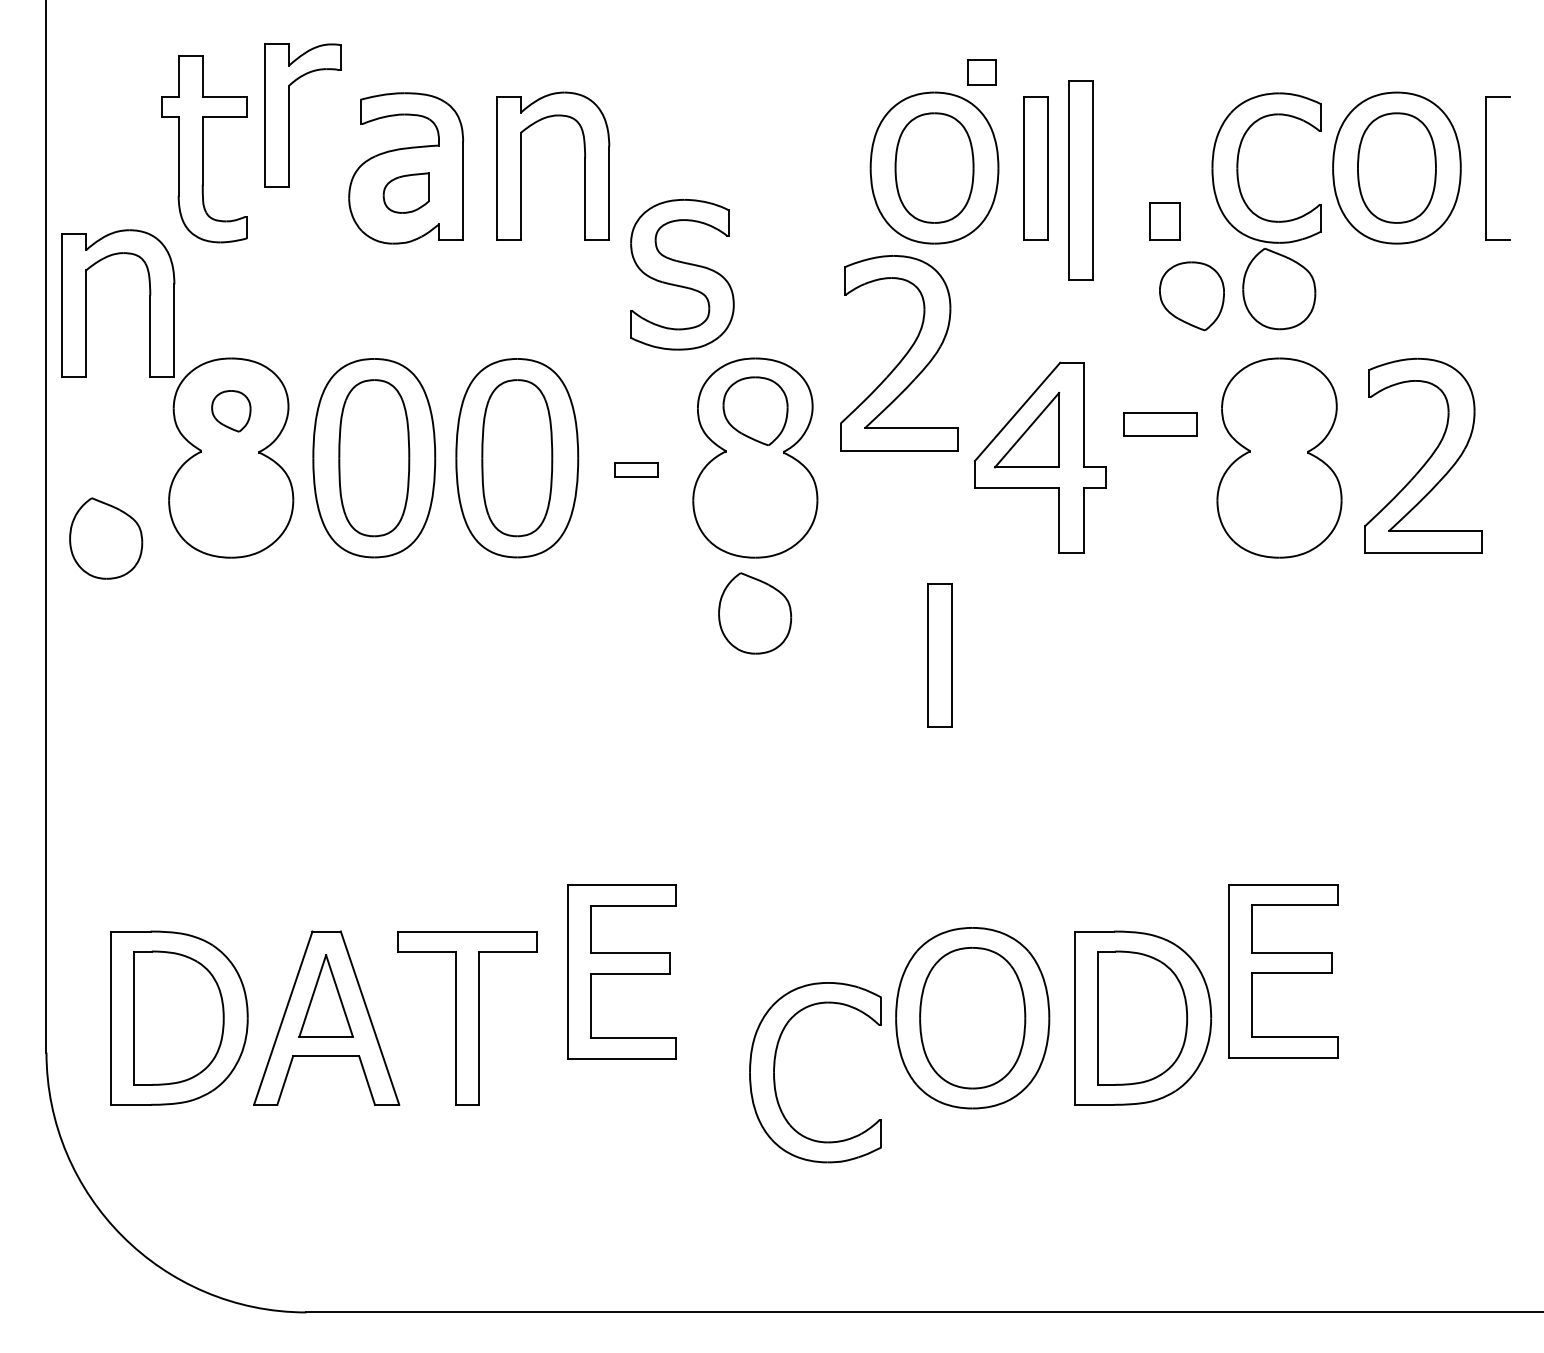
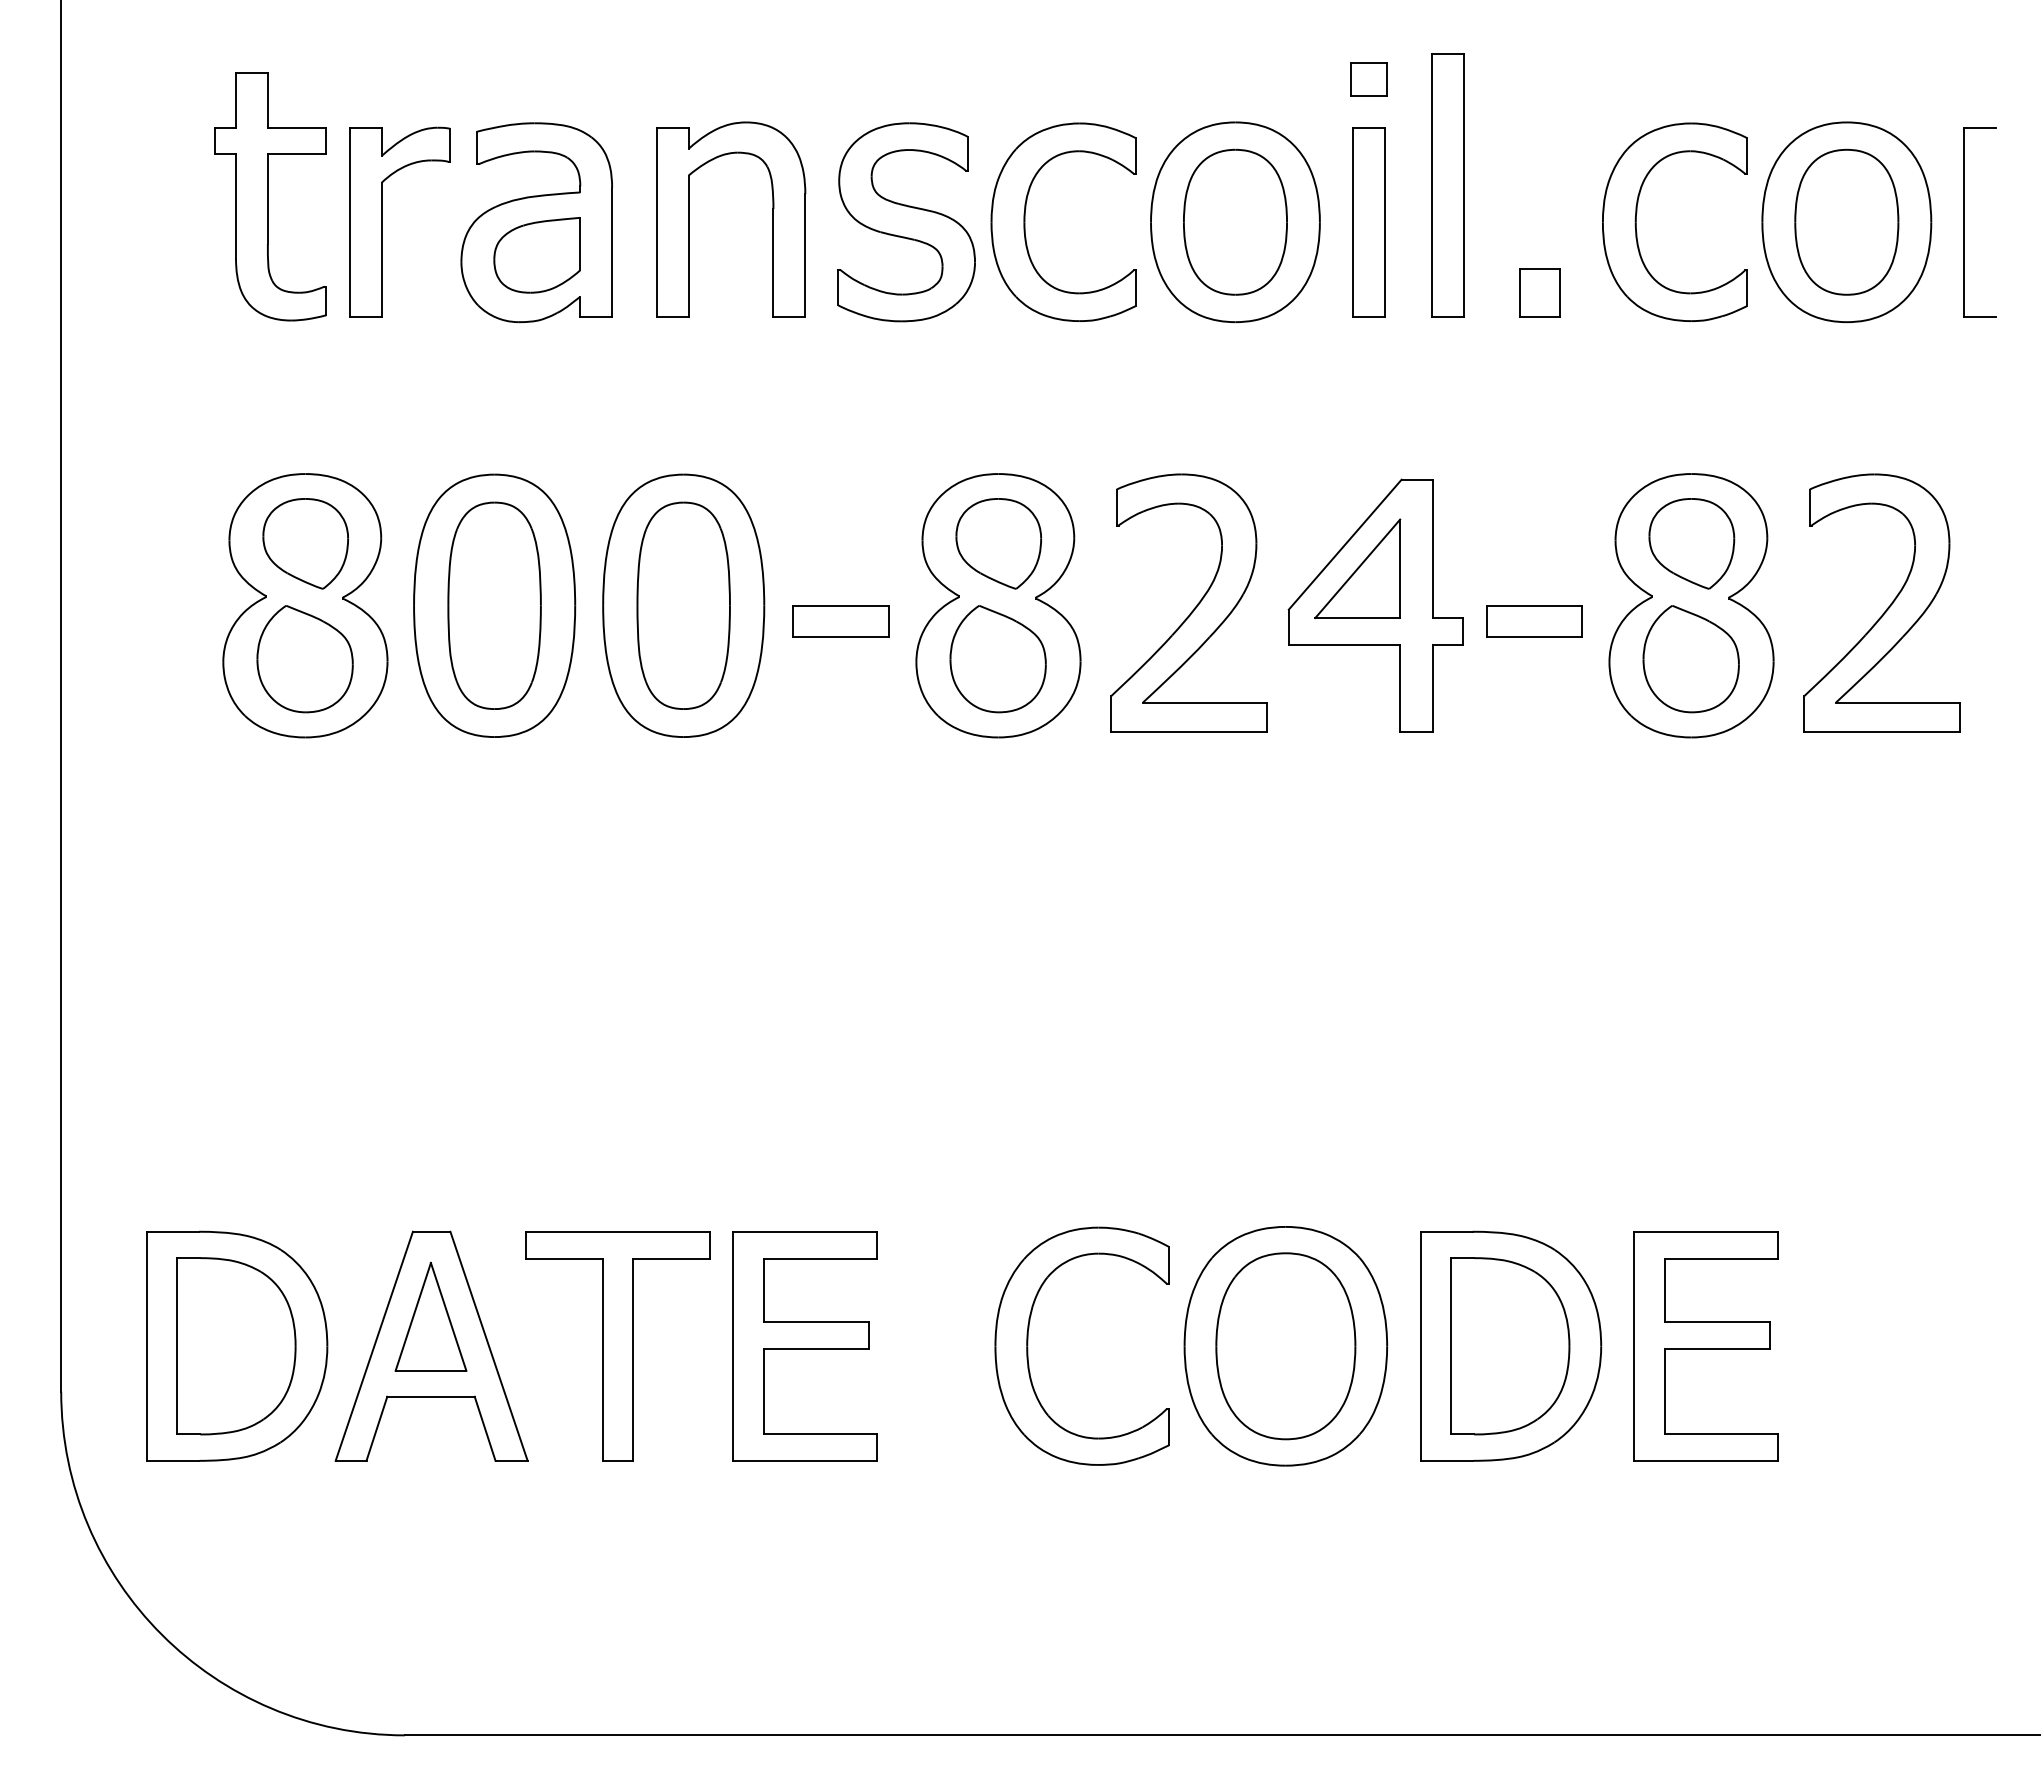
part: (981, 72) -> (1368, 79), moved
part: (289, 115) -> (382, 221), moved
part: (775, 167) -> (1025, 221), added
part: (1080, 181) -> (1447, 185), moved
part: (405, 193) -> (536, 255), size x1.43
part: (682, 274) -> (906, 222), moved
part: (1278, 289) -> (1690, 659), moved
part: (1191, 296) -> (1691, 543), moved
part: (149, 303) -> (197, 401), removed
part: (903, 356) -> (1194, 607), moved
part: (231, 411) -> (305, 543), size x1.67
part: (1160, 424) -> (1534, 621), moved
part: (635, 470) -> (840, 621), size x1.67
part: (105, 538) -> (304, 659), moved
part: (754, 613) -> (997, 659), moved
part: (939, 655) -> (1241, 866), removed
part: (1283, 971) -> (1705, 1346), moved
part: (621, 972) -> (804, 1346), moved
part: (775, 1072) -> (1028, 1345), moved

